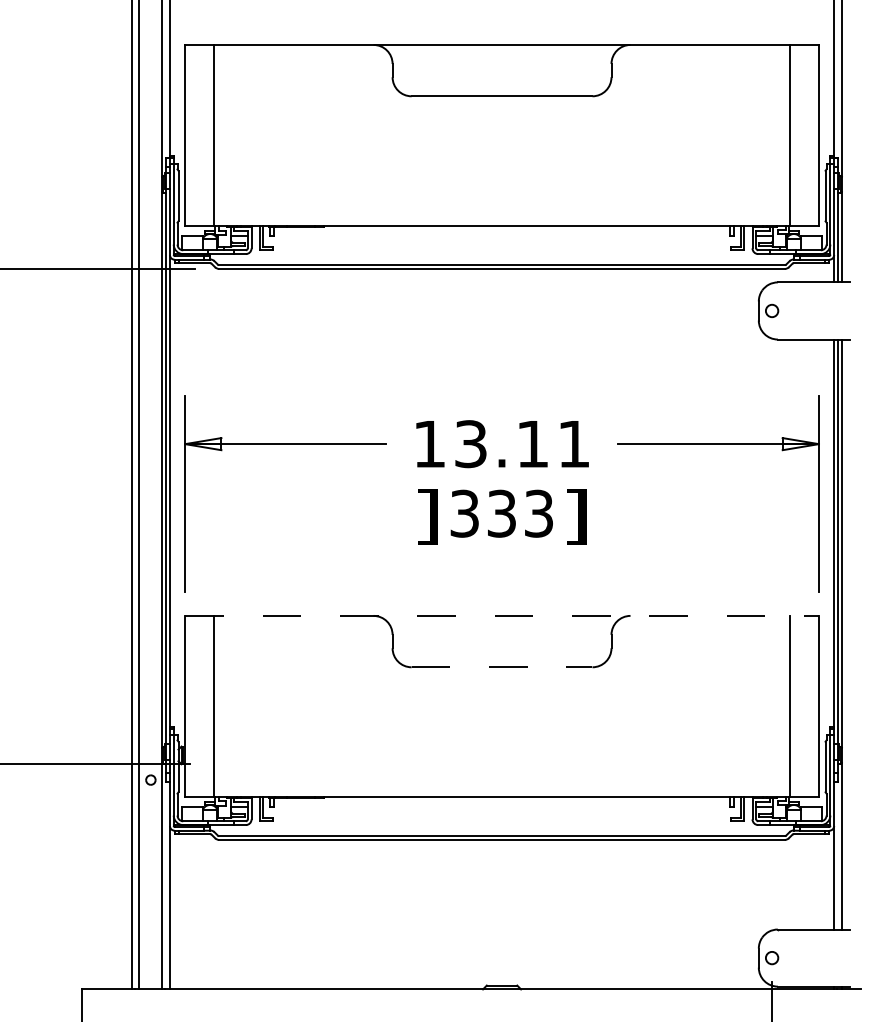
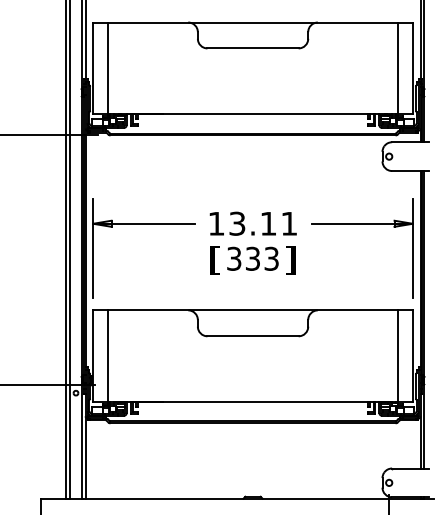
text: (427, 516) -> (215, 260), ] -> [
line: (502, 616) -> (253, 310), dashed -> solid
line: (502, 667) -> (253, 336), dashed -> solid

